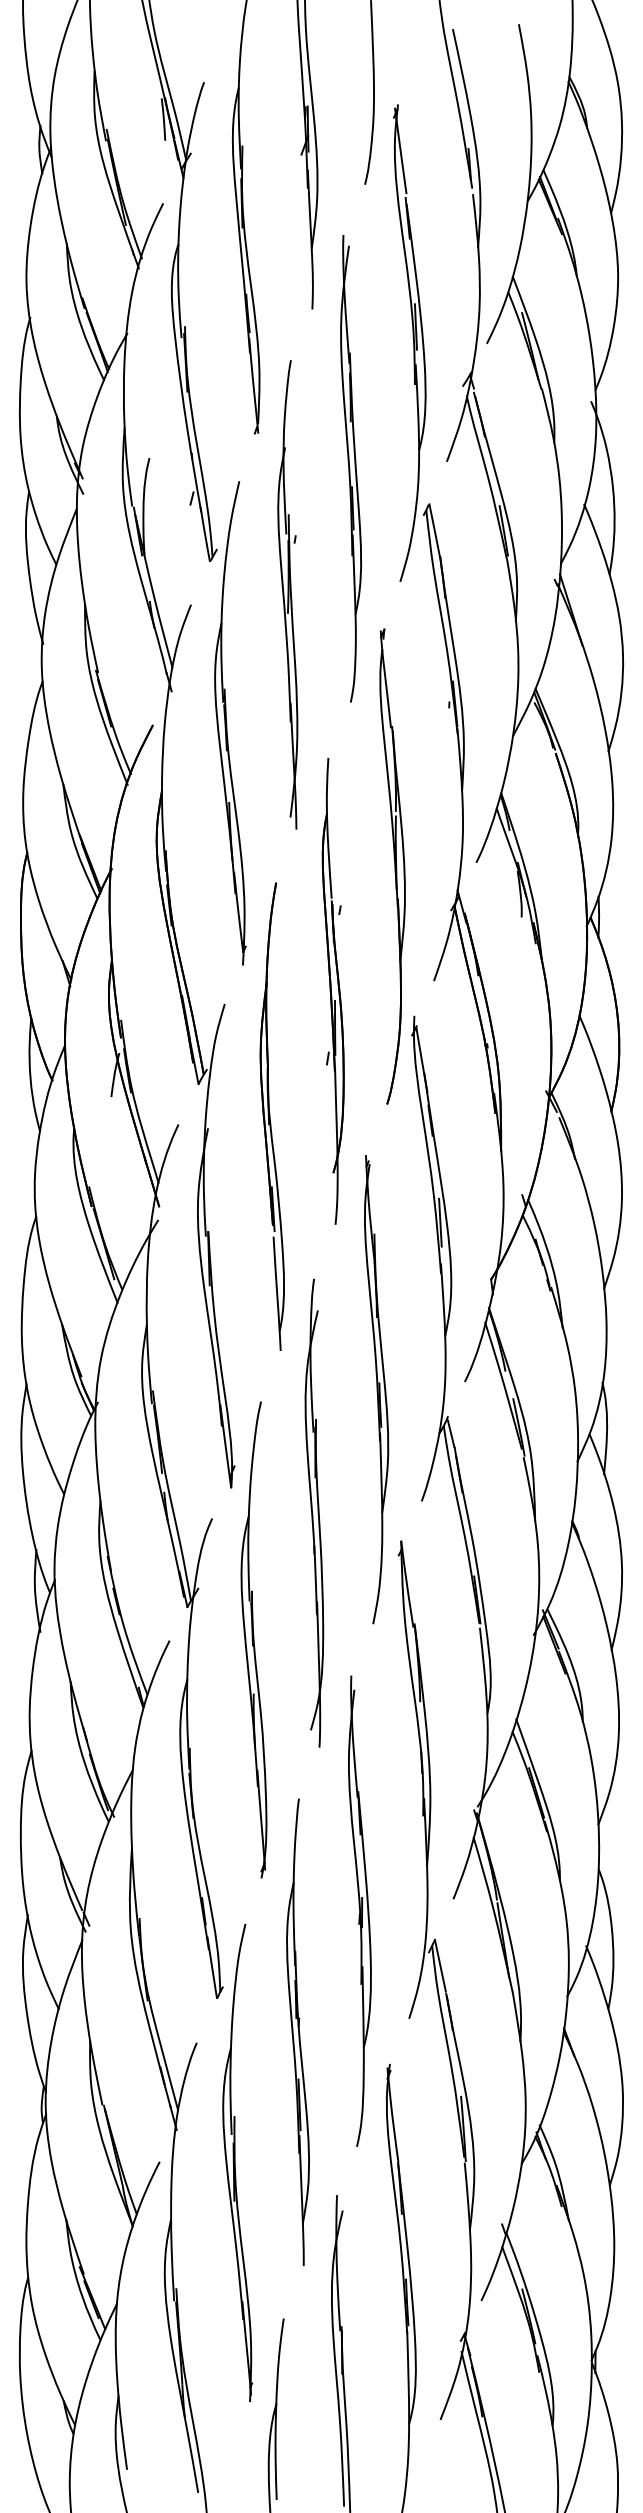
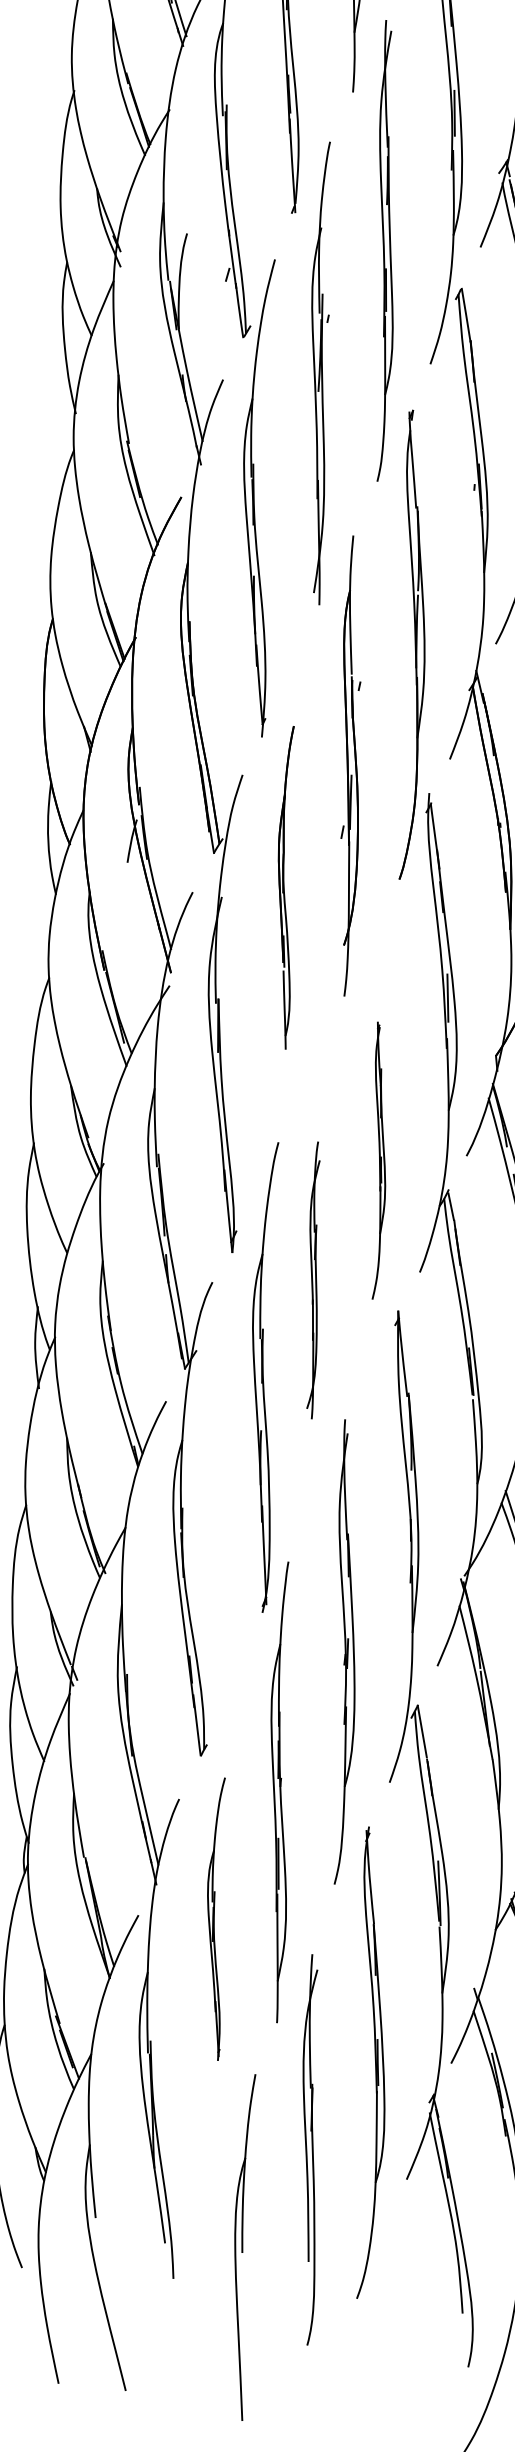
part: (271, 1116) -> (284, 887), size x0.7
part: (376, 1389) -> (379, 1160), size x0.6
part: (314, 1512) -> (313, 1279), size x0.6
part: (253, 1639) -> (262, 1376), moved
part: (359, 1910) -> (345, 1651), moved
part: (237, 2162) -> (215, 1918), size x0.6

